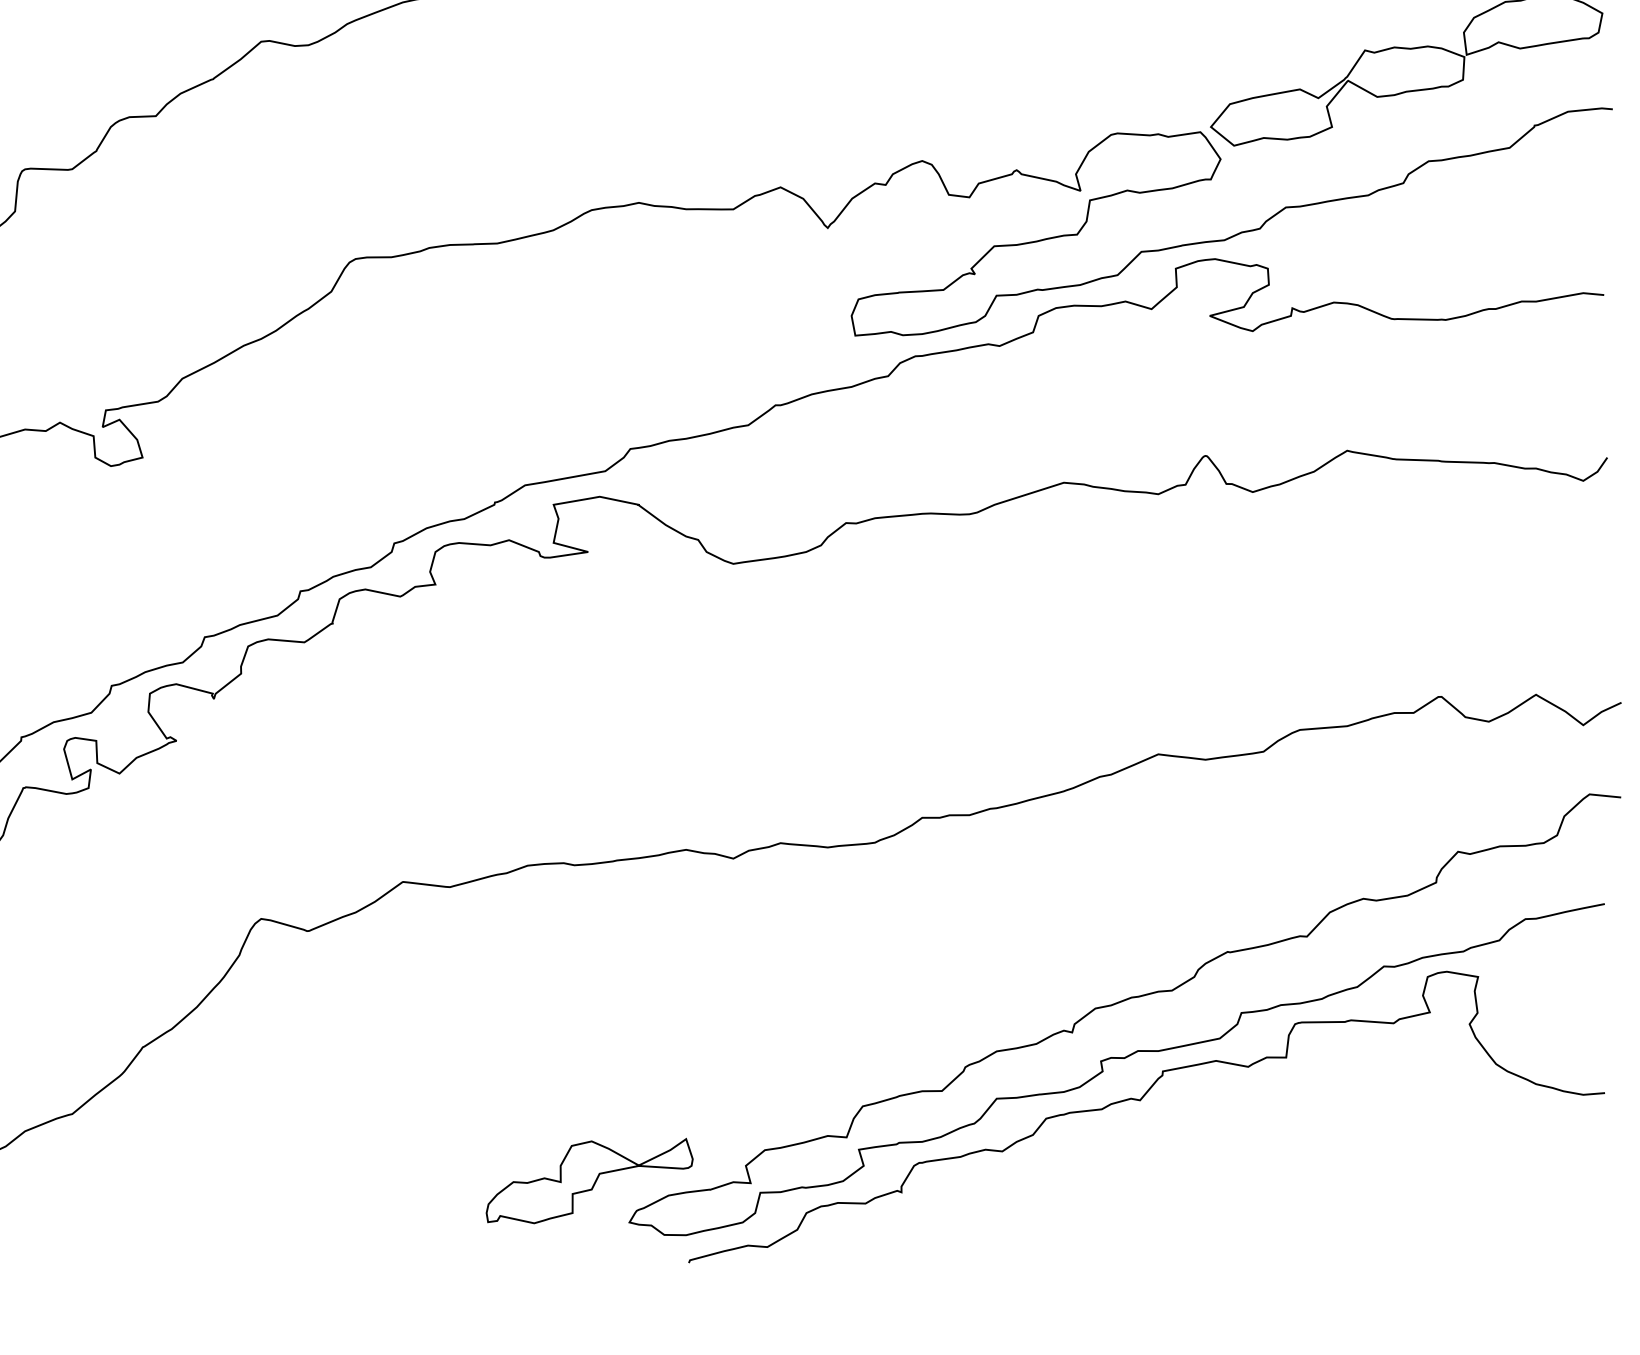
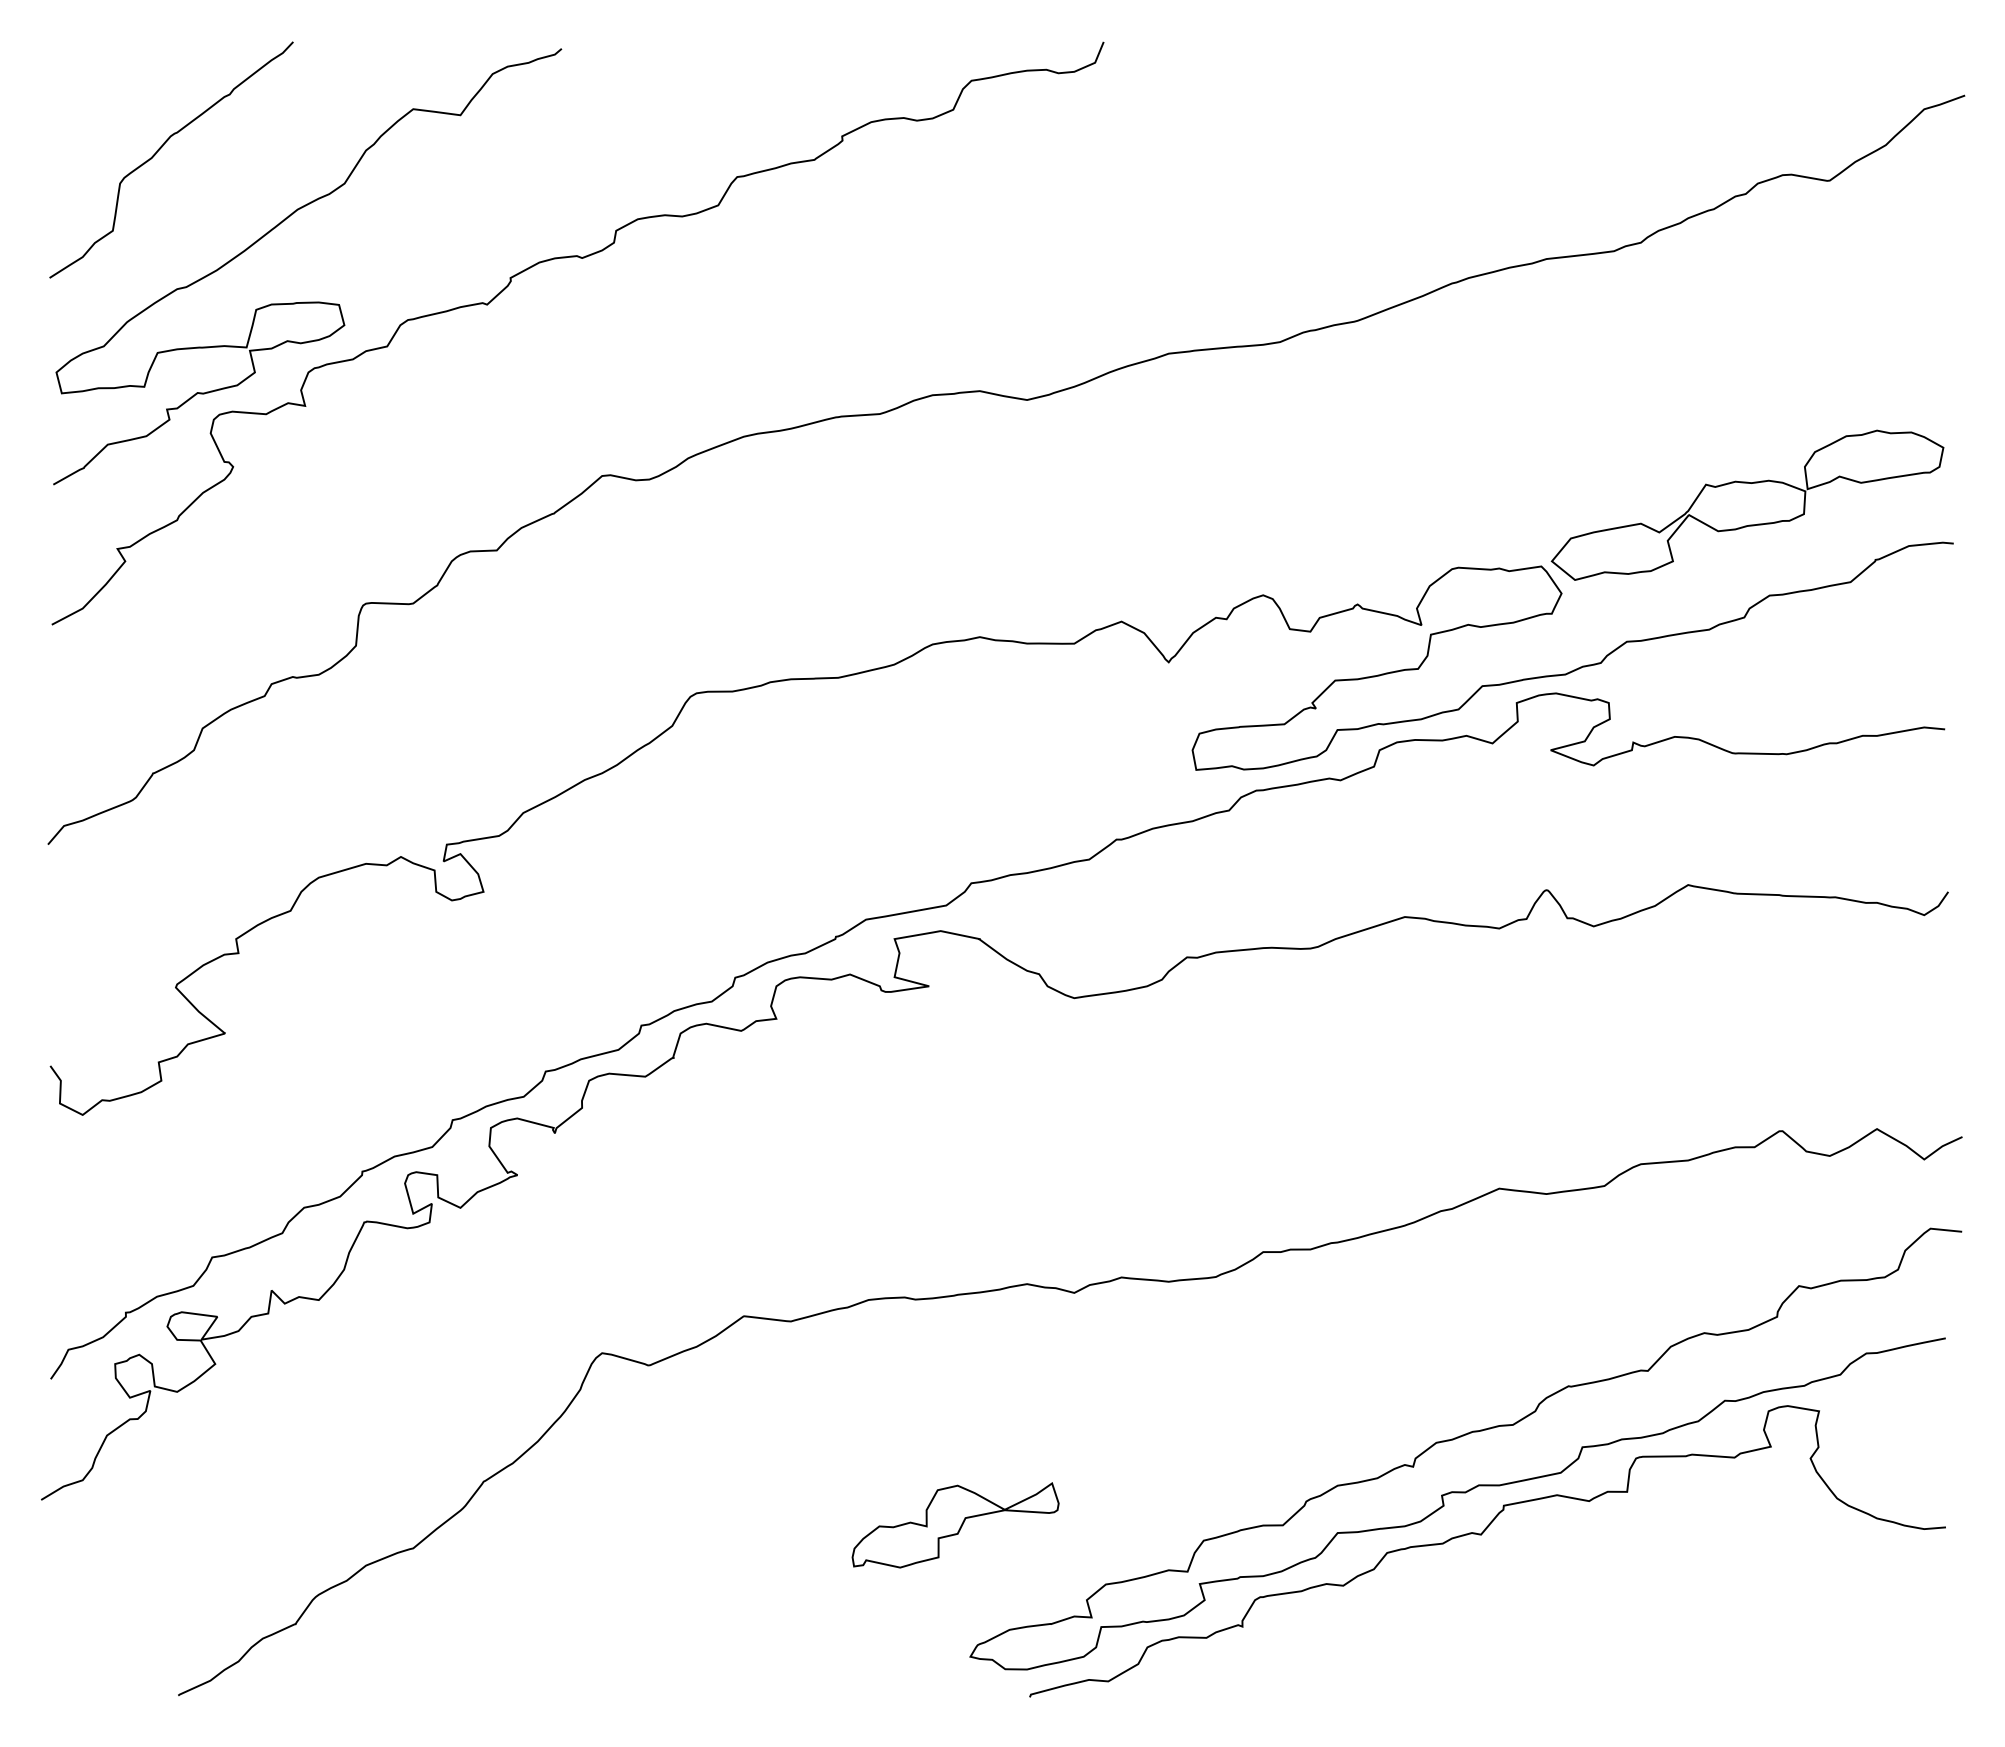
part: (589, 1181) -> (955, 1525), moved

